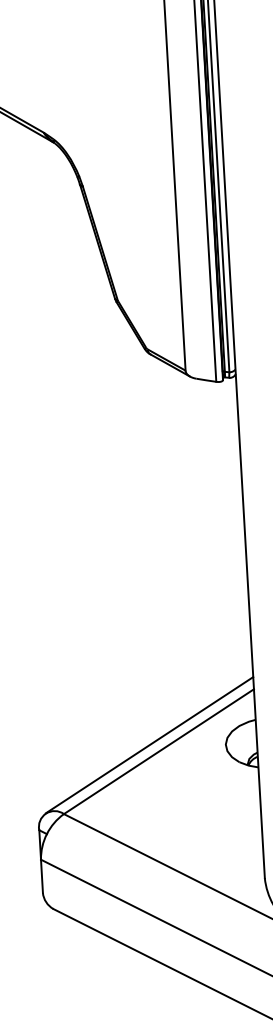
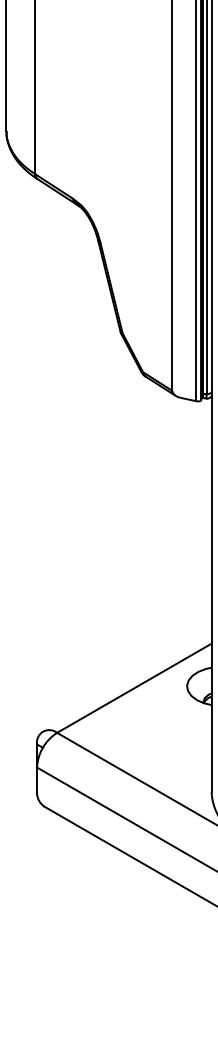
line: (148, 744) -> (126, 682), removed

